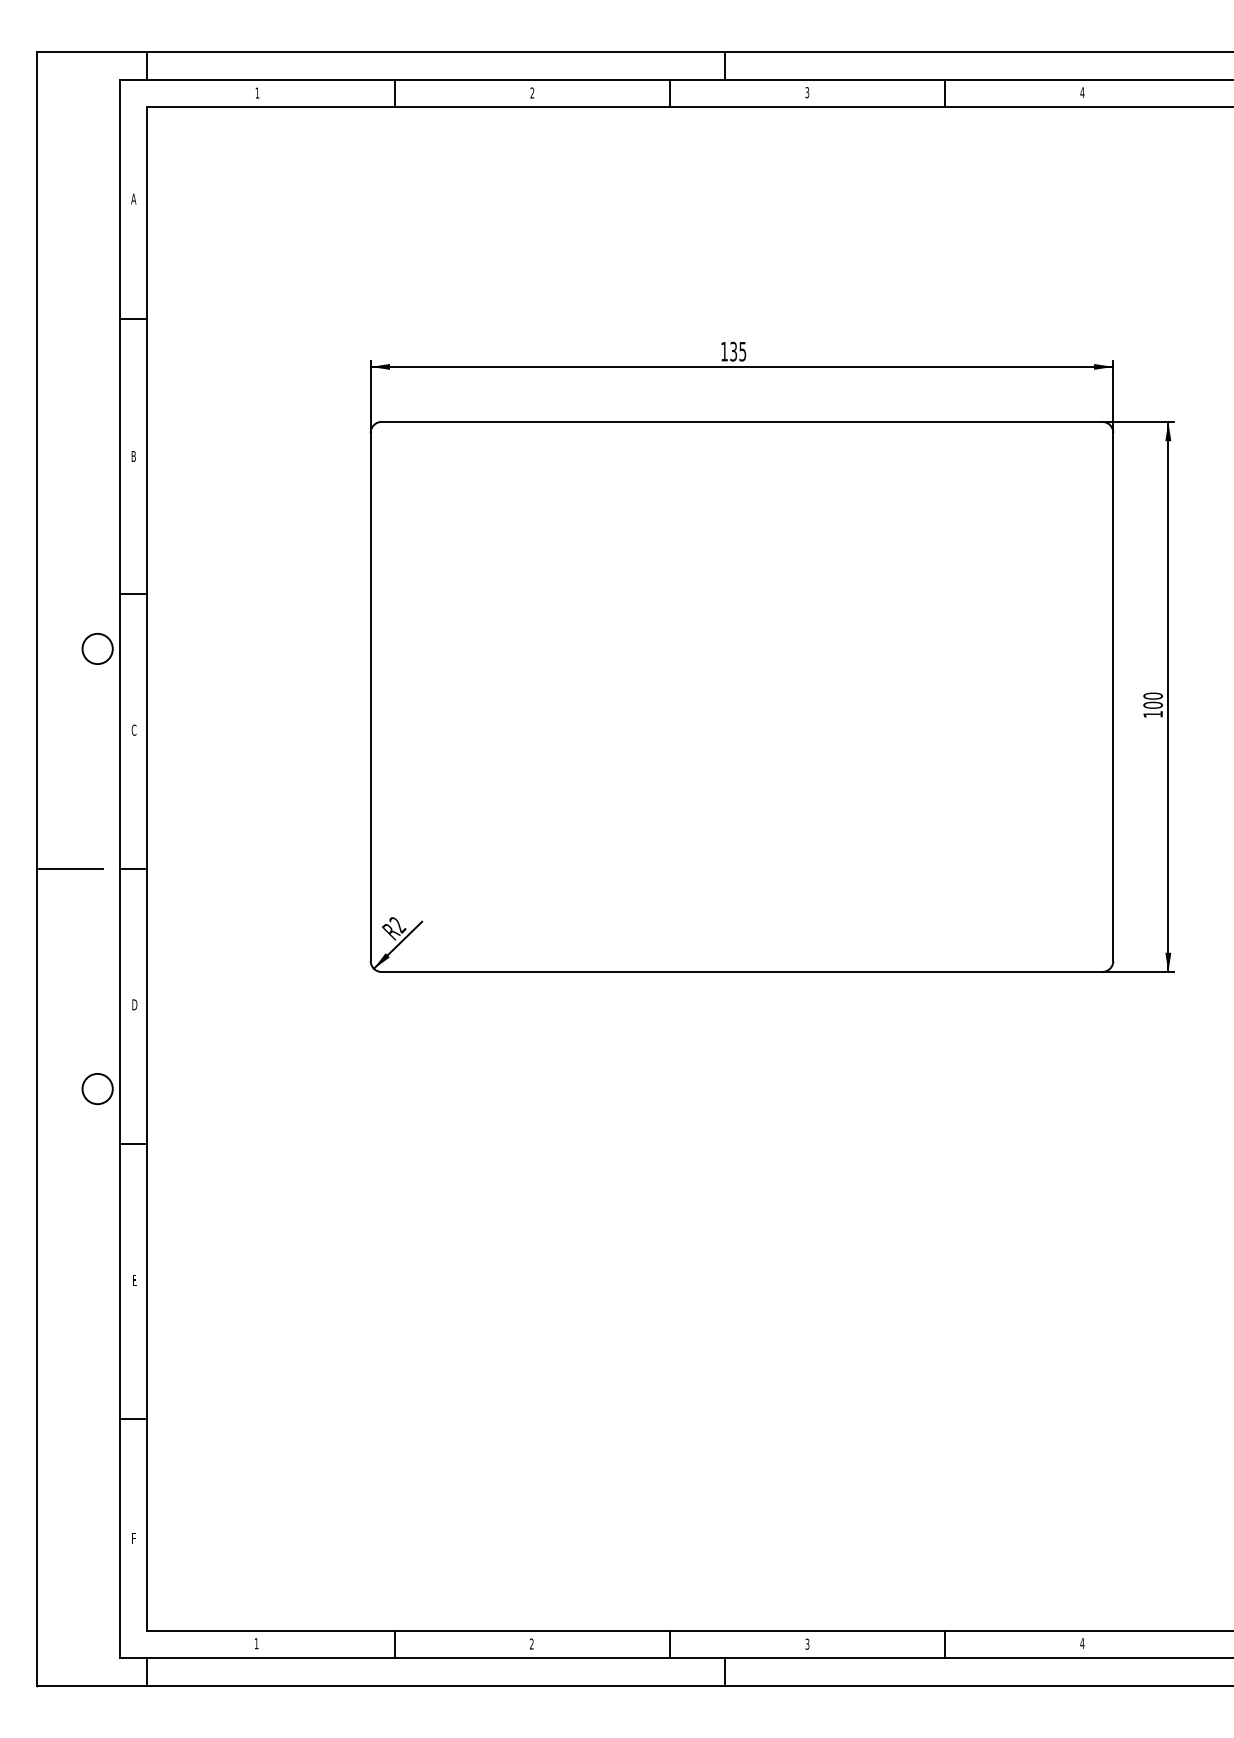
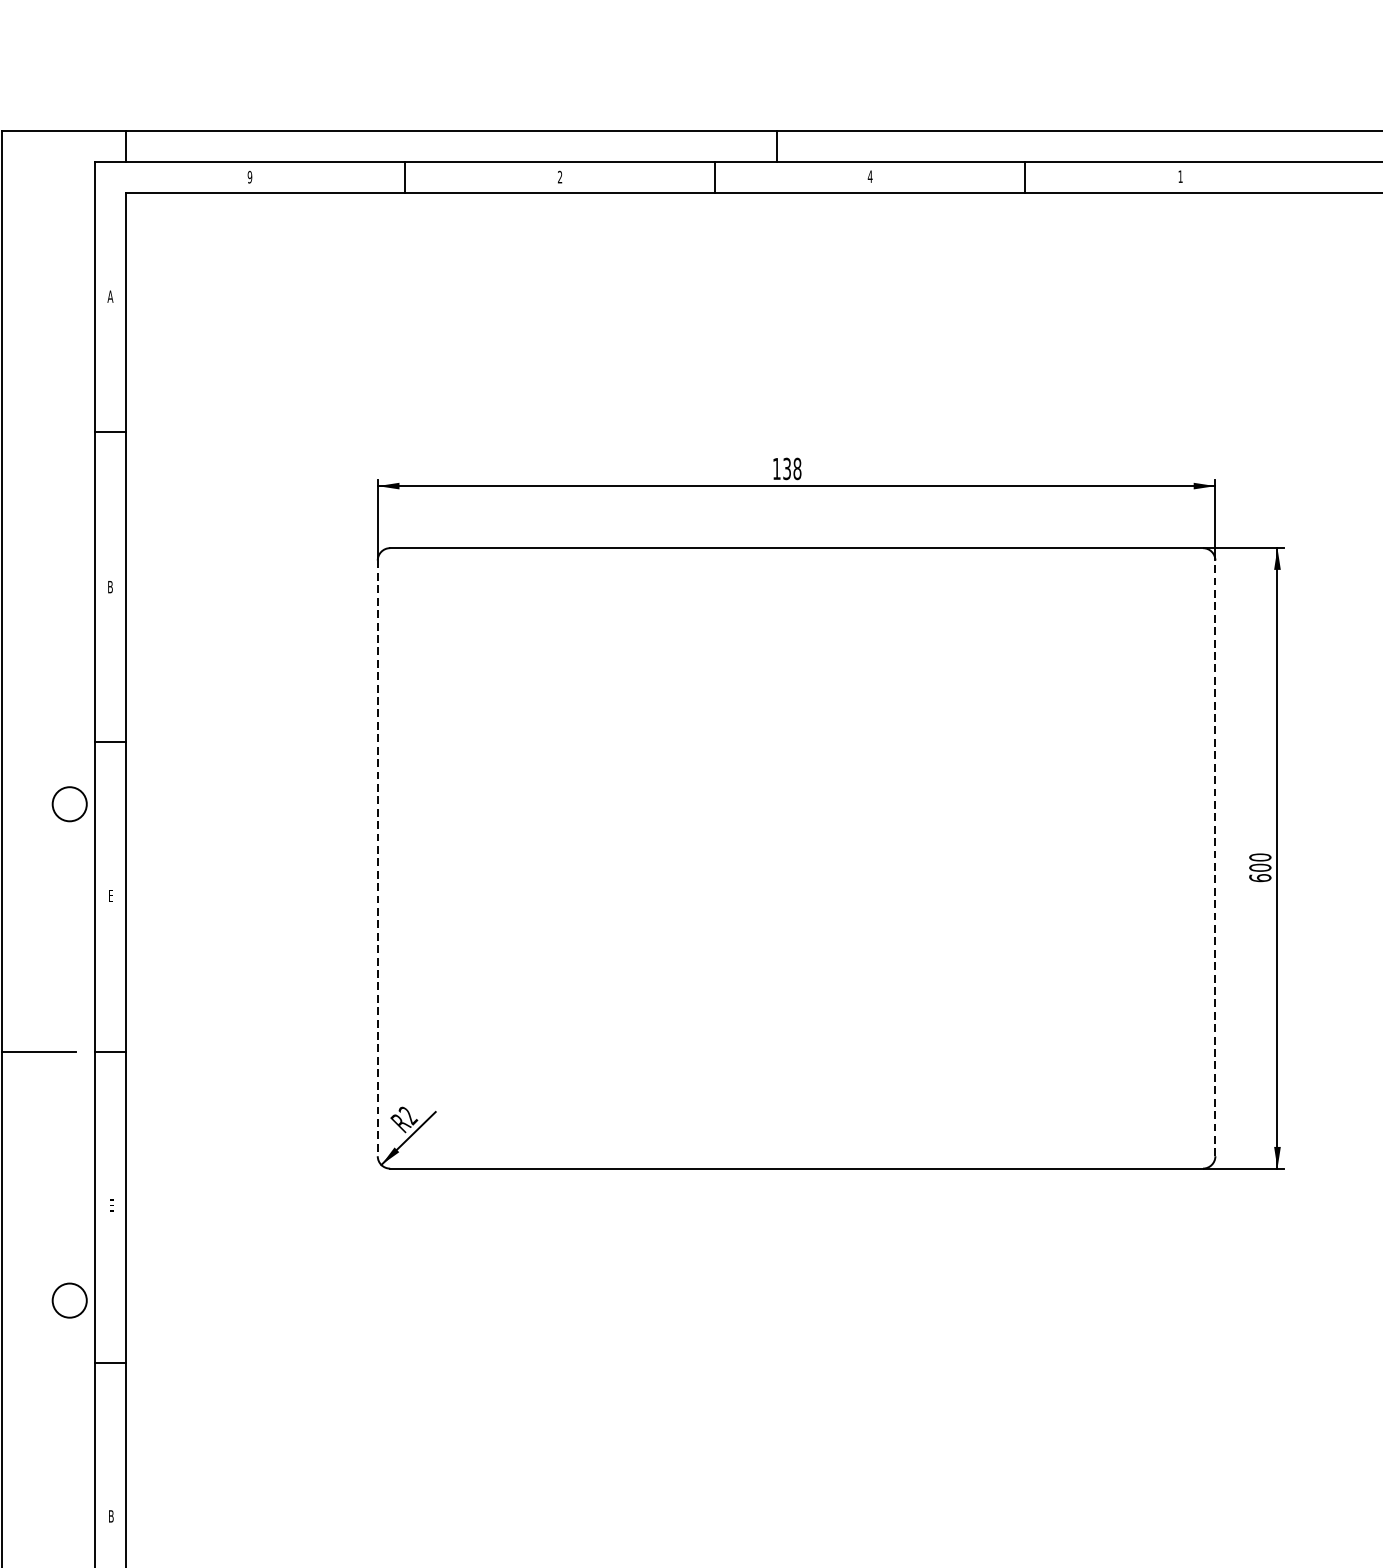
text: (257, 92) -> (250, 176), 1 -> 9
text: (807, 92) -> (870, 176), 3 -> 4
text: (1082, 92) -> (1180, 176), 4 -> 1
text: (742, 351) -> (797, 468), 135 -> 138
line: (1113, 696) -> (1215, 857), solid -> dashed
line: (370, 697) -> (377, 859), solid -> dashed
text: (1153, 713) -> (1260, 877), 100 -> 600
text: (133, 729) -> (110, 895), C -> E
text: (134, 1004) -> (111, 1205), D -> E
text: (134, 1279) -> (111, 1515), E -> B

